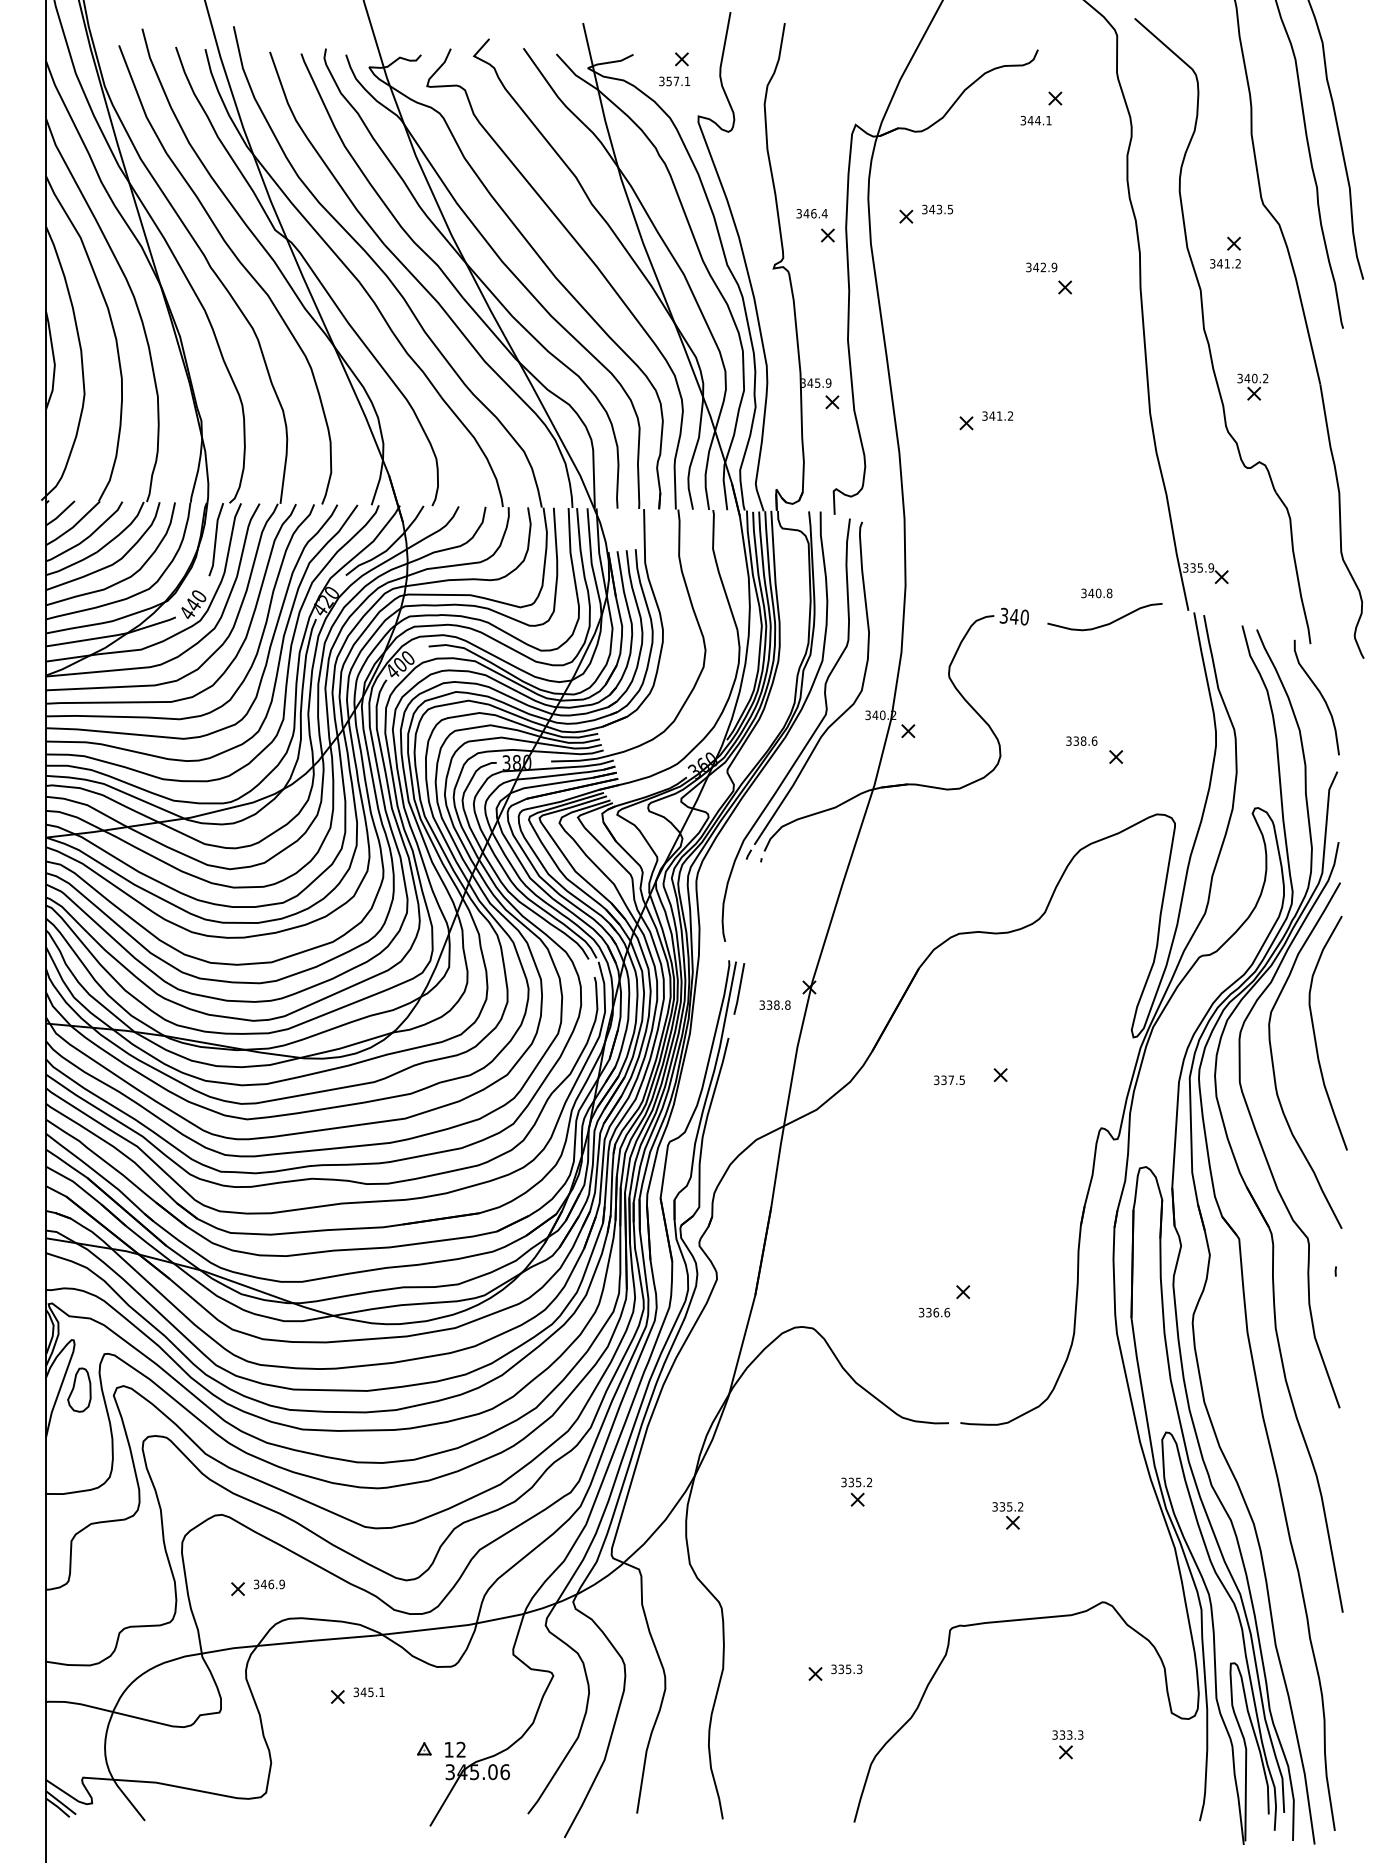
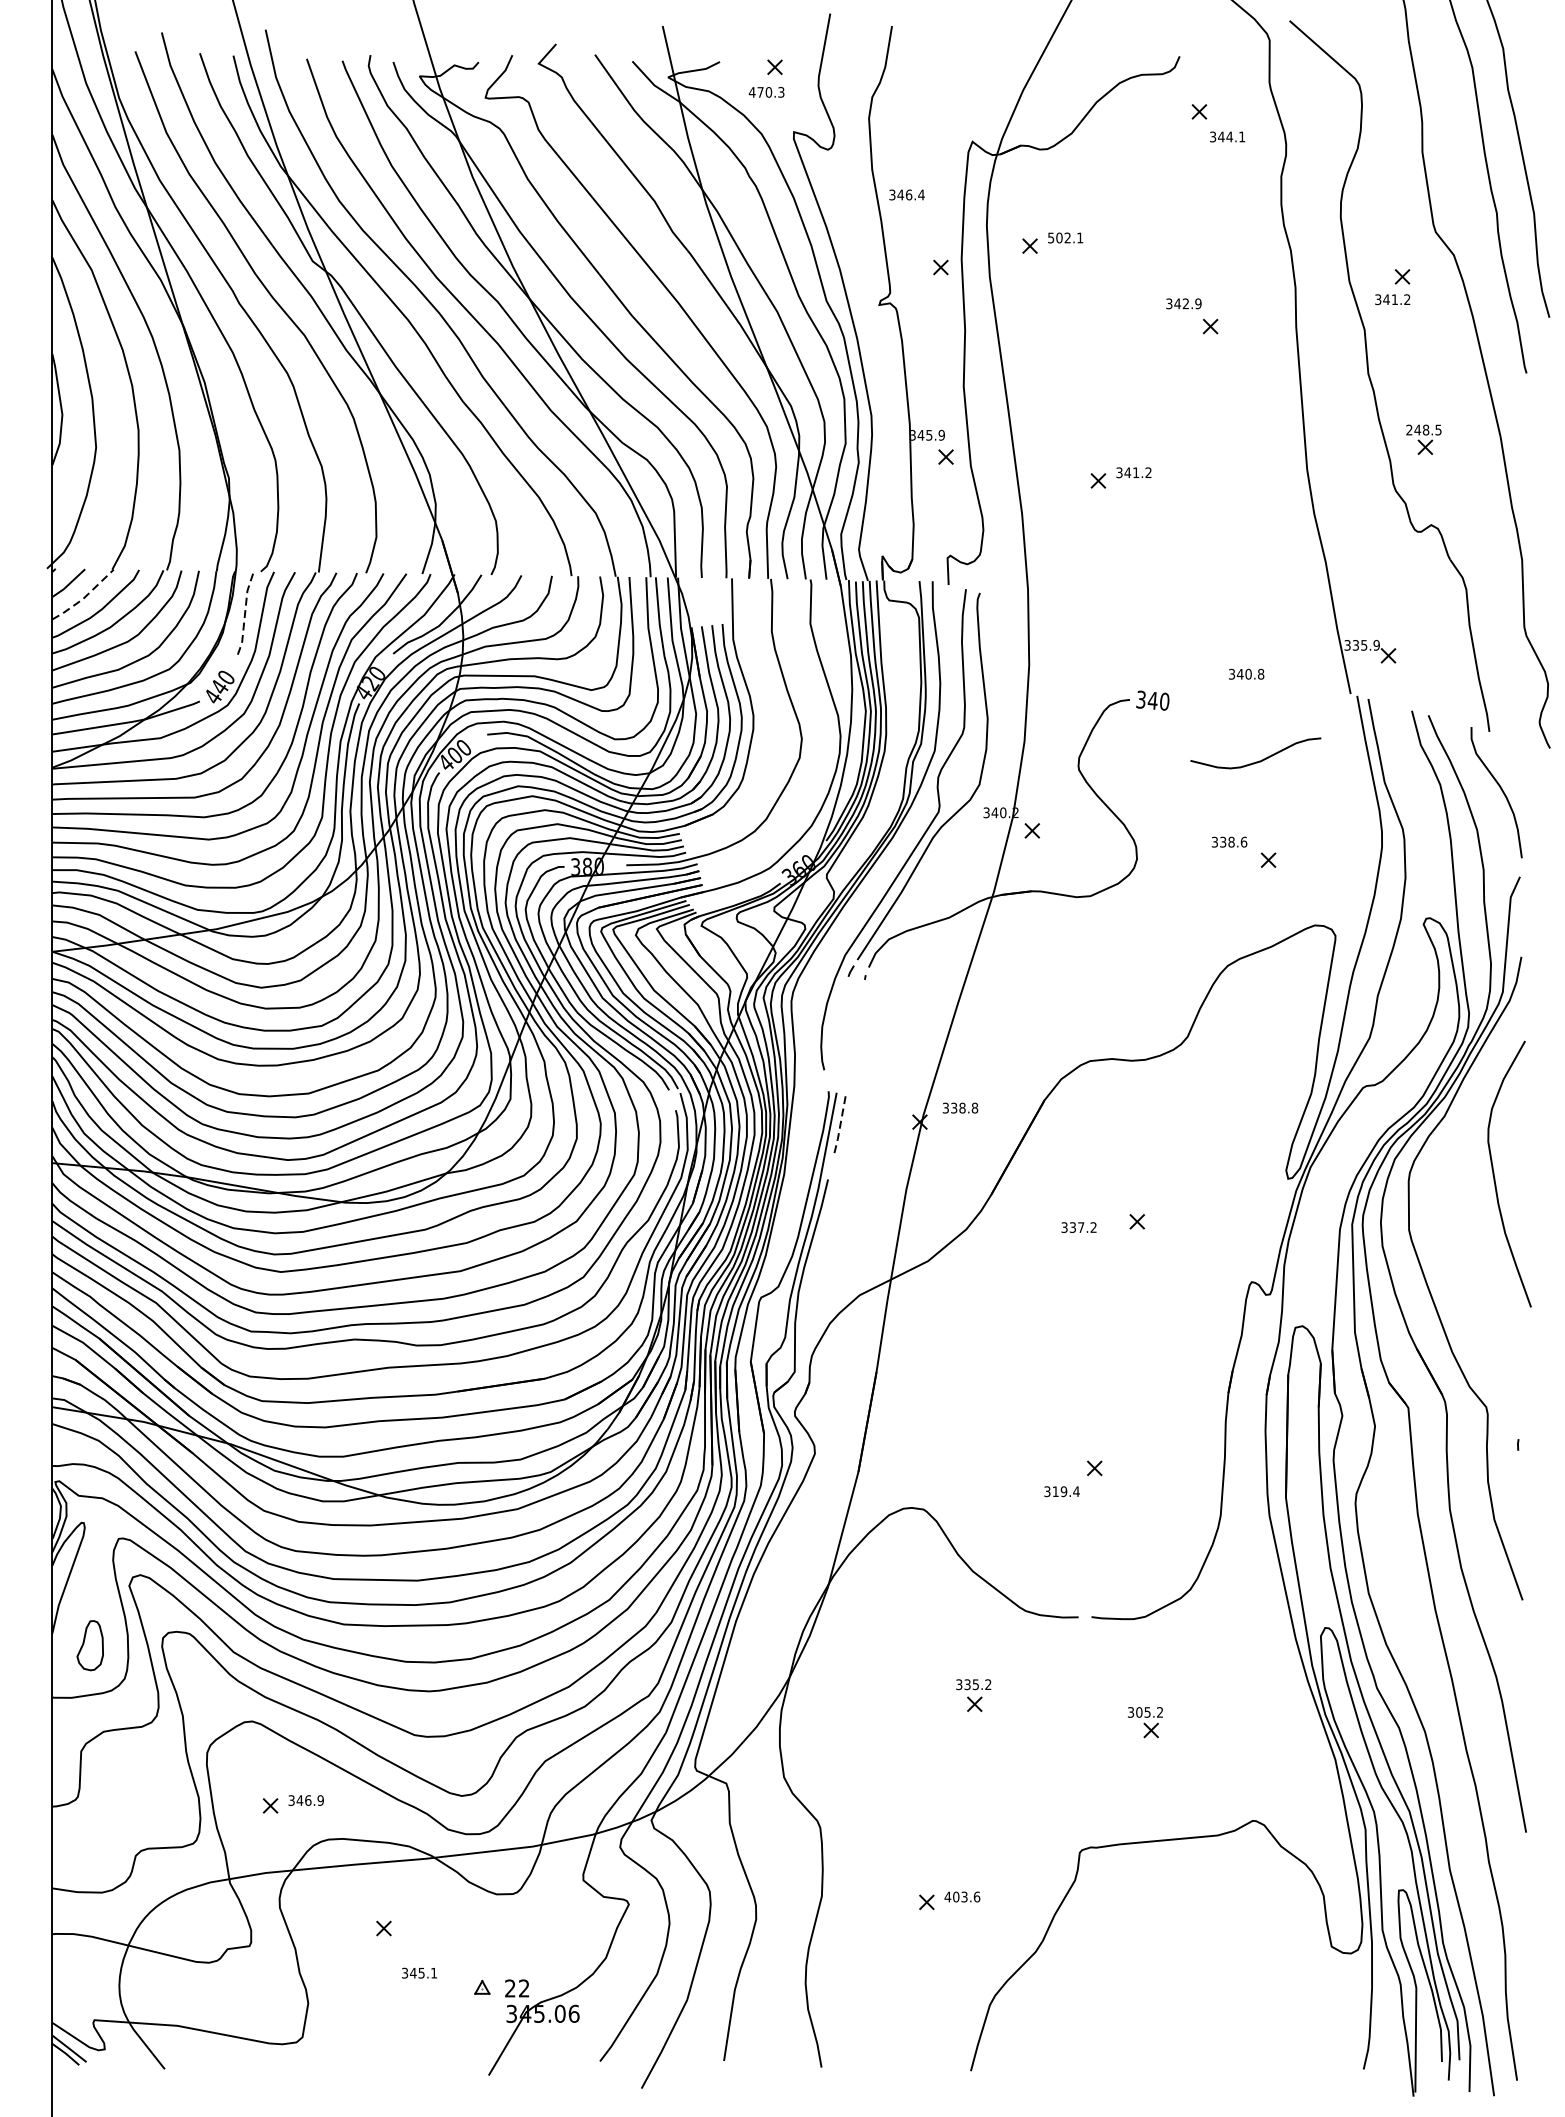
text: (674, 81) -> (766, 92), 357.1 -> 470.3
text: (1035, 120) -> (1226, 136), moved
text: (937, 209) -> (1065, 237), 343.5 -> 502.1
text: (811, 213) -> (906, 194), moved
text: (1252, 378) -> (1423, 430), 340.2 -> 248.5
line: (74, 526) -> (84, 598), solid -> dashed
line: (215, 539) -> (244, 612), solid -> dashed
curve: (1106, 623) -> (1257, 760), moved
line: (739, 989) -> (840, 1124), solid -> dashed
text: (774, 1004) -> (959, 1107), moved
curve: (1273, 1059) -> (1447, 1203), removed
text: (961, 1079) -> (1092, 1226), 337.5 -> 337.2
text: (938, 1312) -> (1066, 1491), 336.6 -> 319.4
part: (79, 1389) -> (90, 1644), moved
text: (1002, 1506) -> (1139, 1711), 335.2 -> 305.2
text: (846, 1669) -> (962, 1897), 335.3 -> 403.6
text: (368, 1692) -> (418, 1973), moved
part: (1067, 1744) -> (1213, 1982), removed
text: (448, 1749) -> (509, 1988), 12 -> 22

